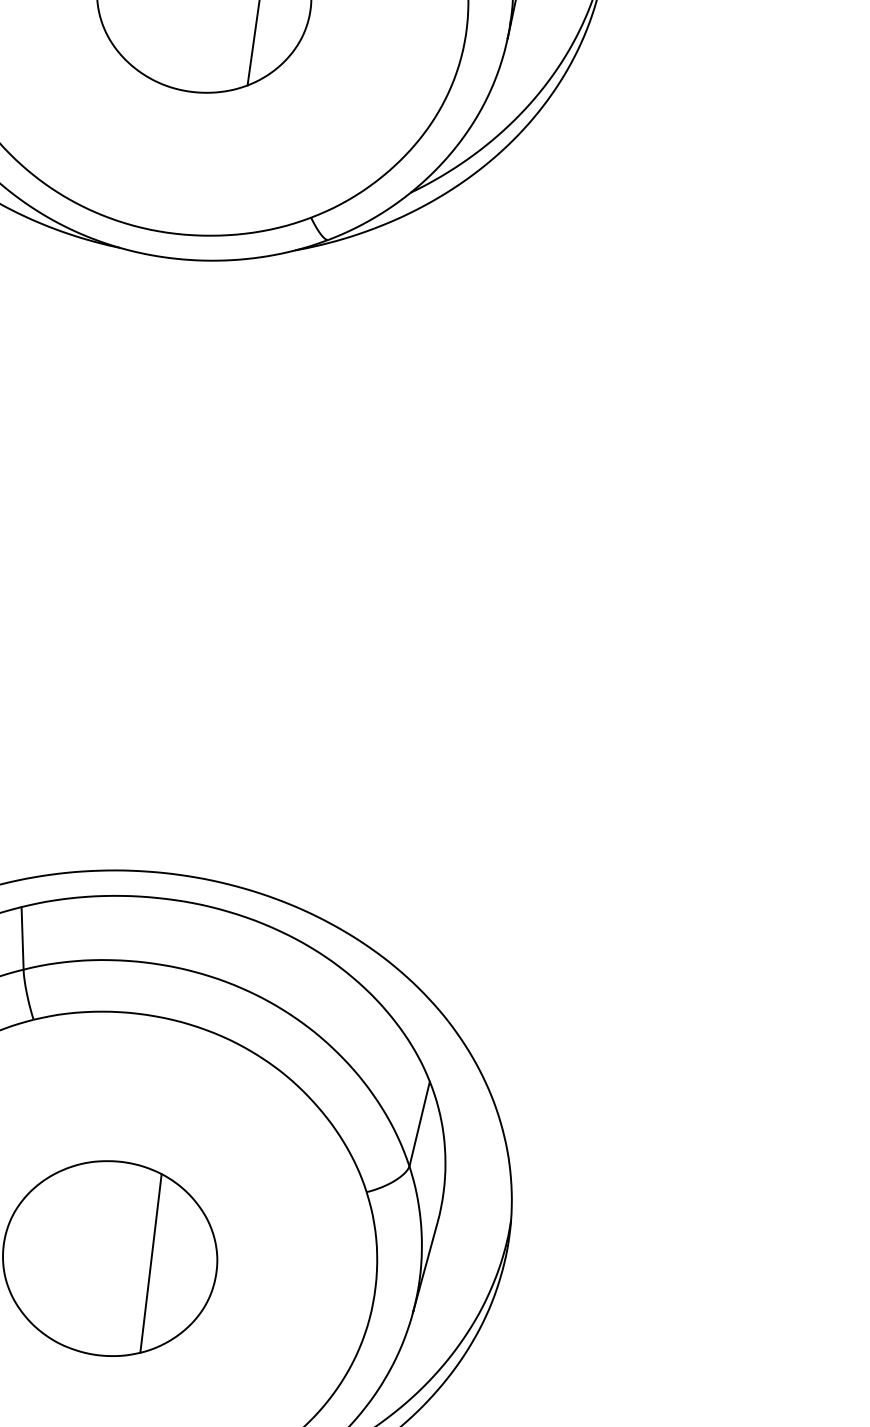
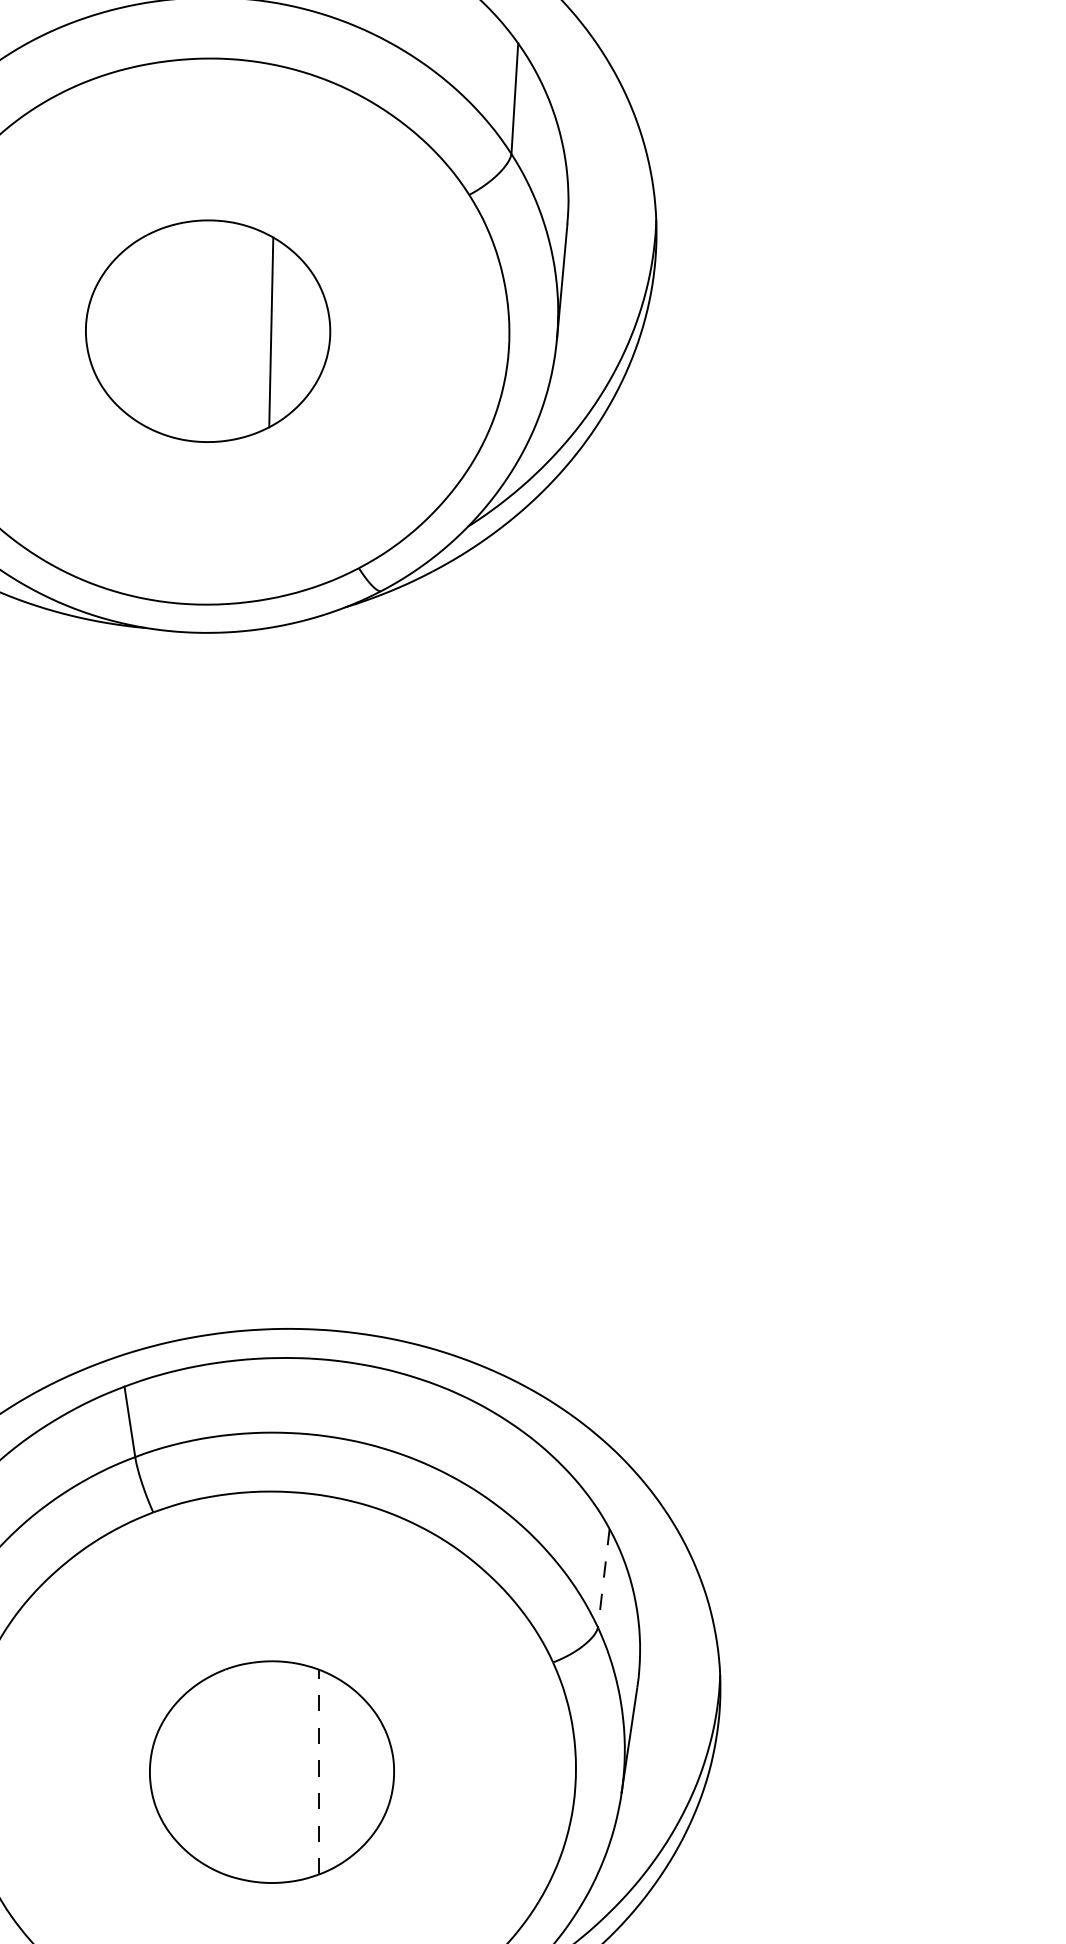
line: (419, 1124) -> (603, 1578), solid -> dashed
line: (150, 1262) -> (318, 1771), solid -> dashed

